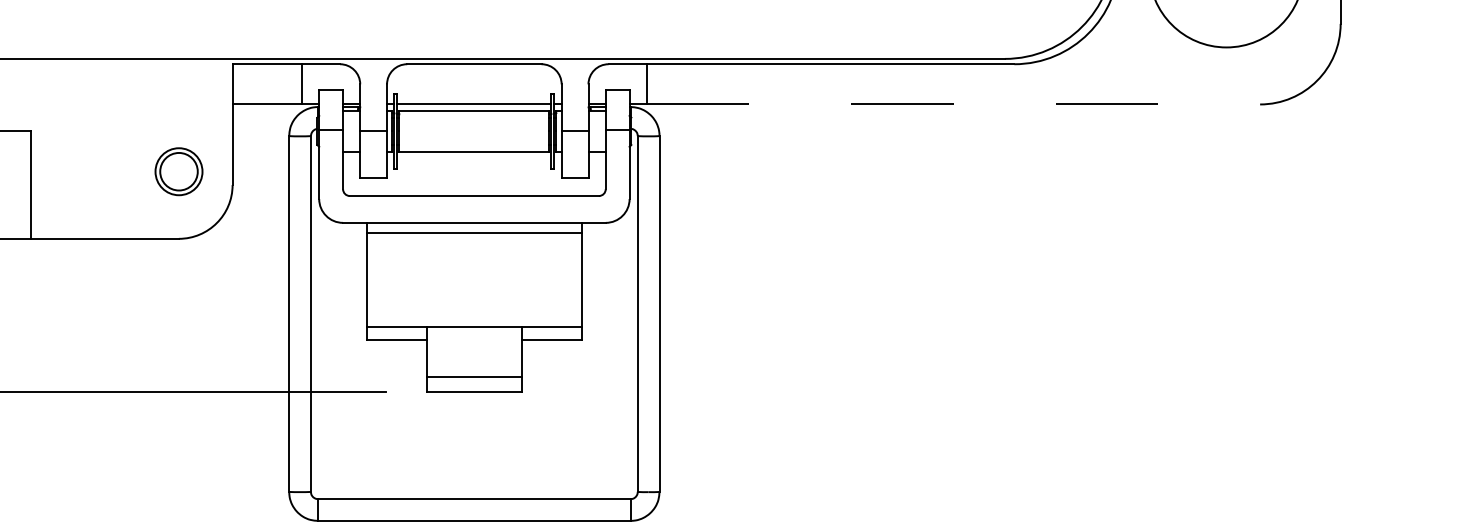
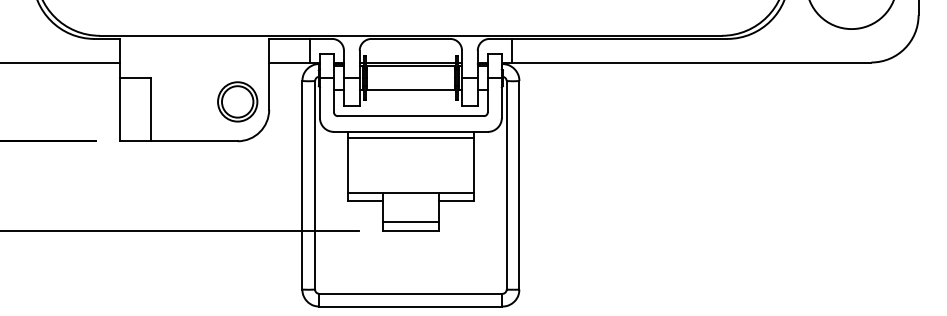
line: (953, 104) -> (691, 62), dashed -> solid
part: (178, 170) -> (237, 101), size x1.43

